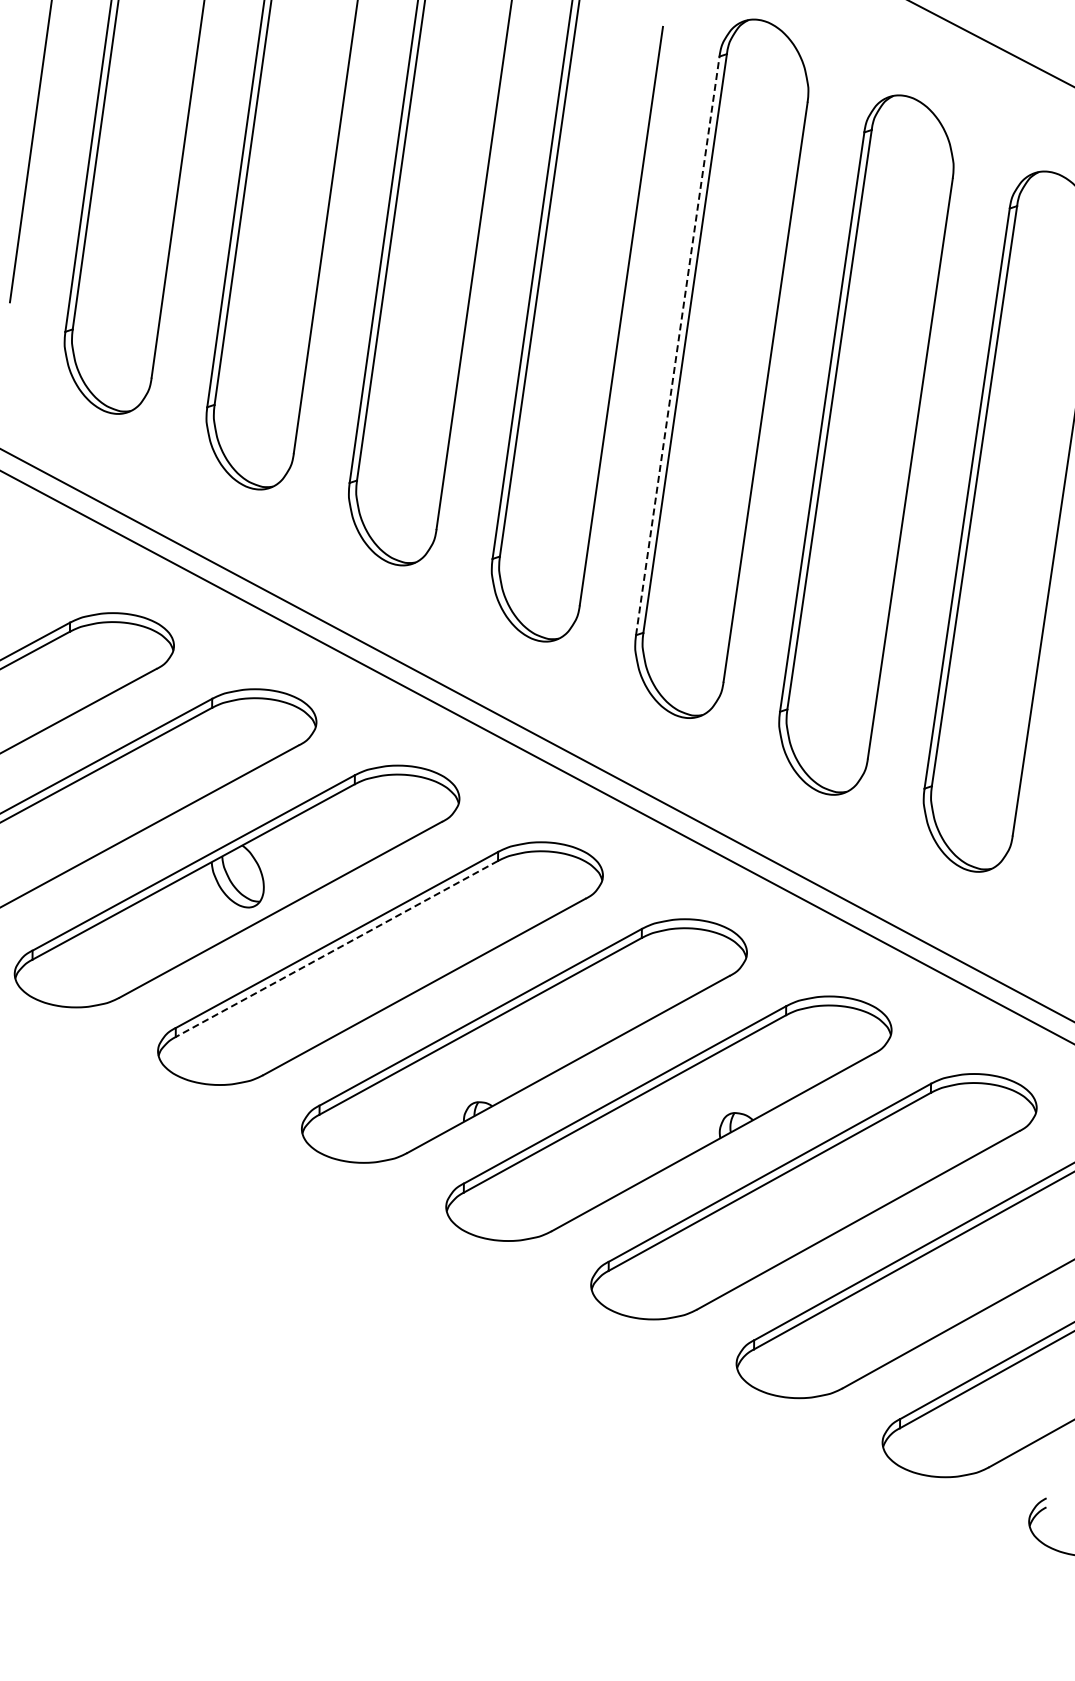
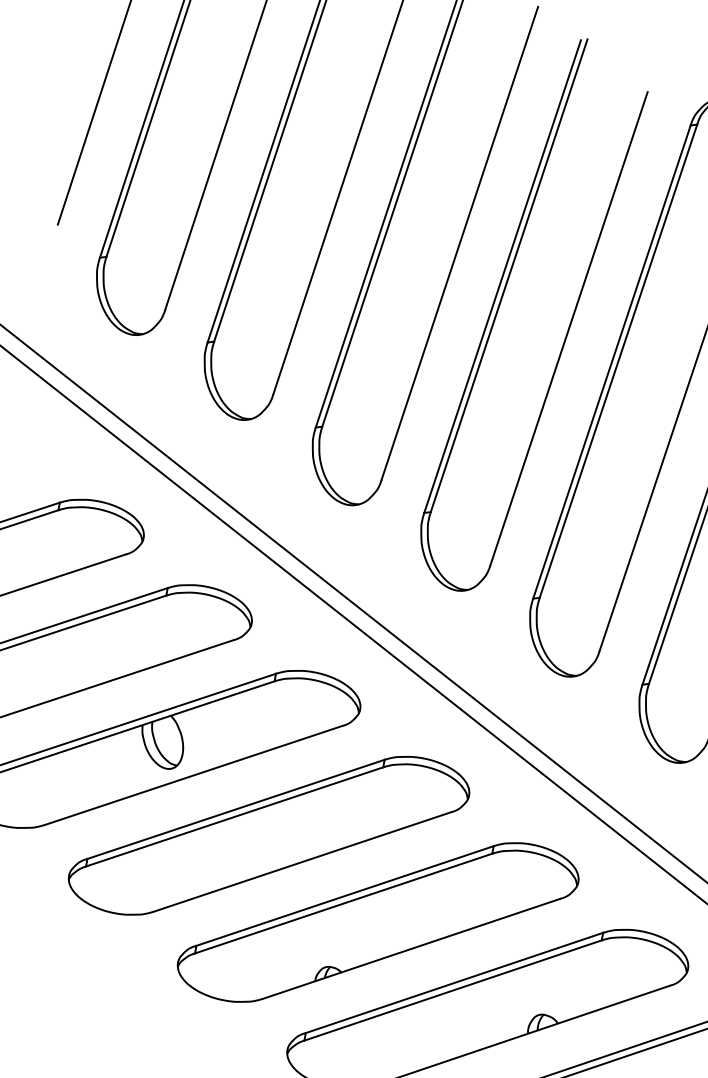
line: (677, 345) -> (611, 361), dashed -> solid
line: (336, 949) -> (234, 817), dashed -> solid

